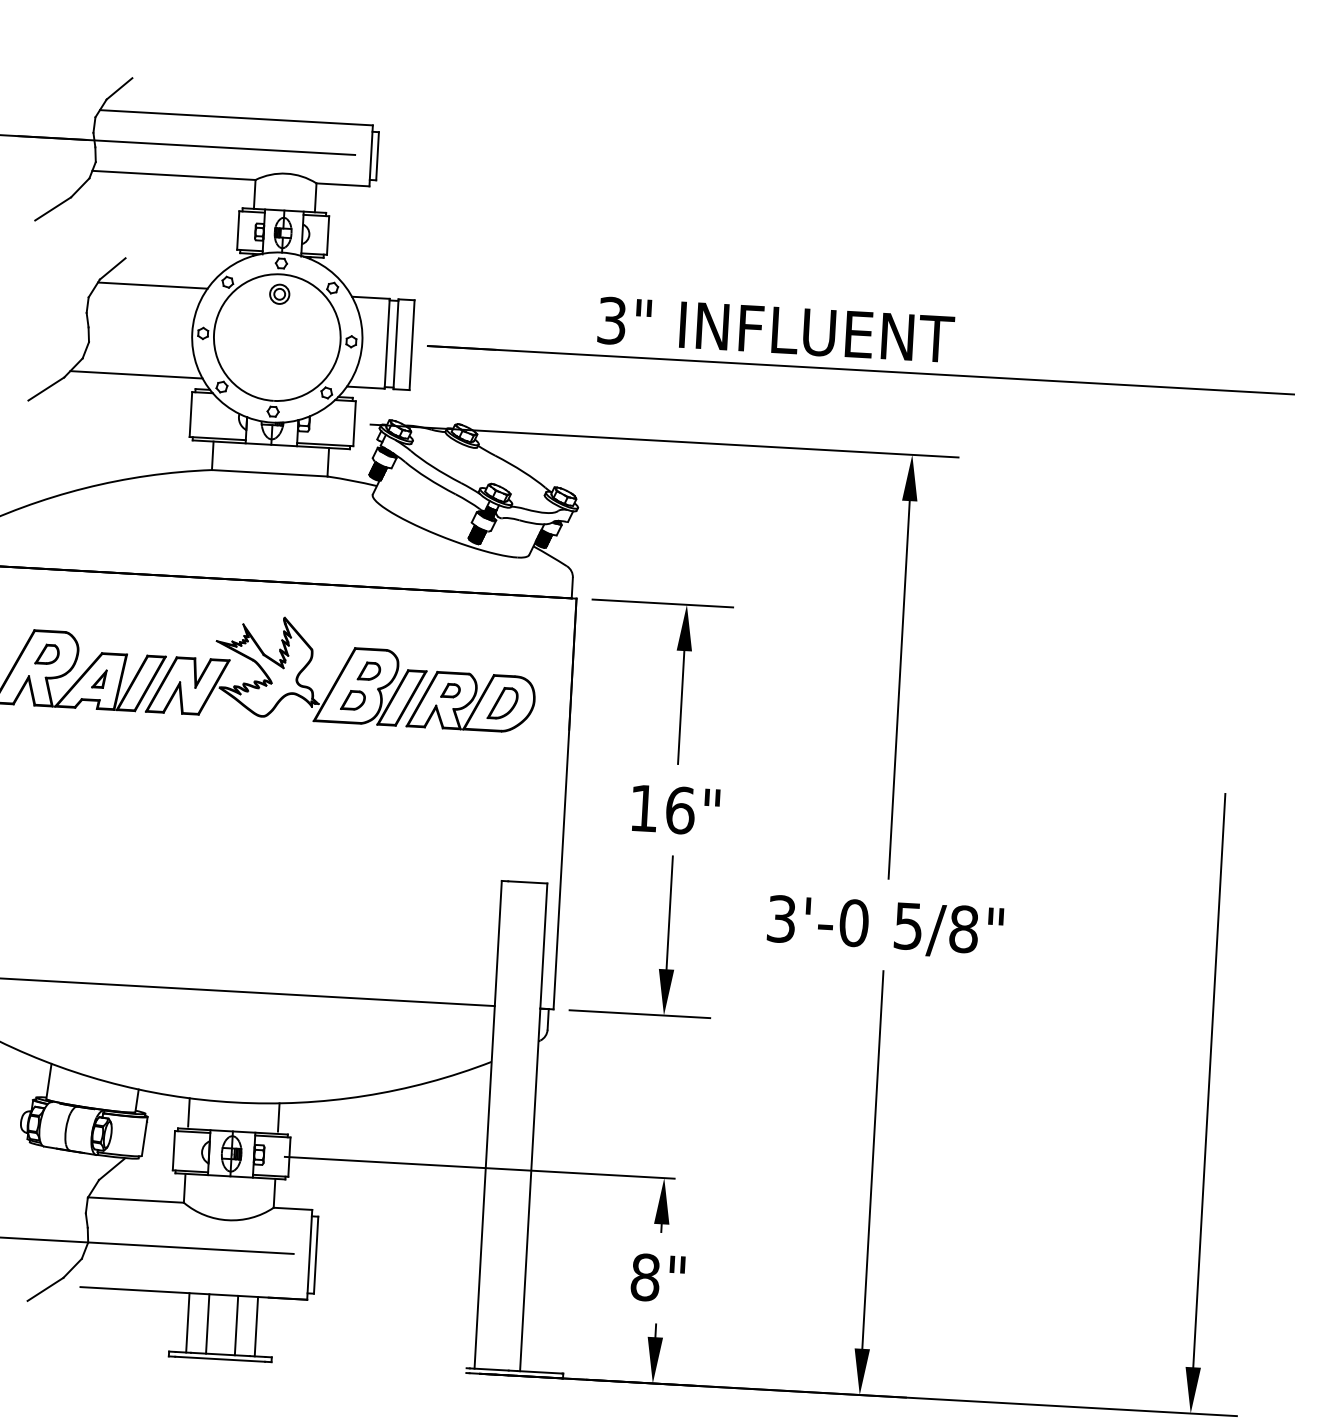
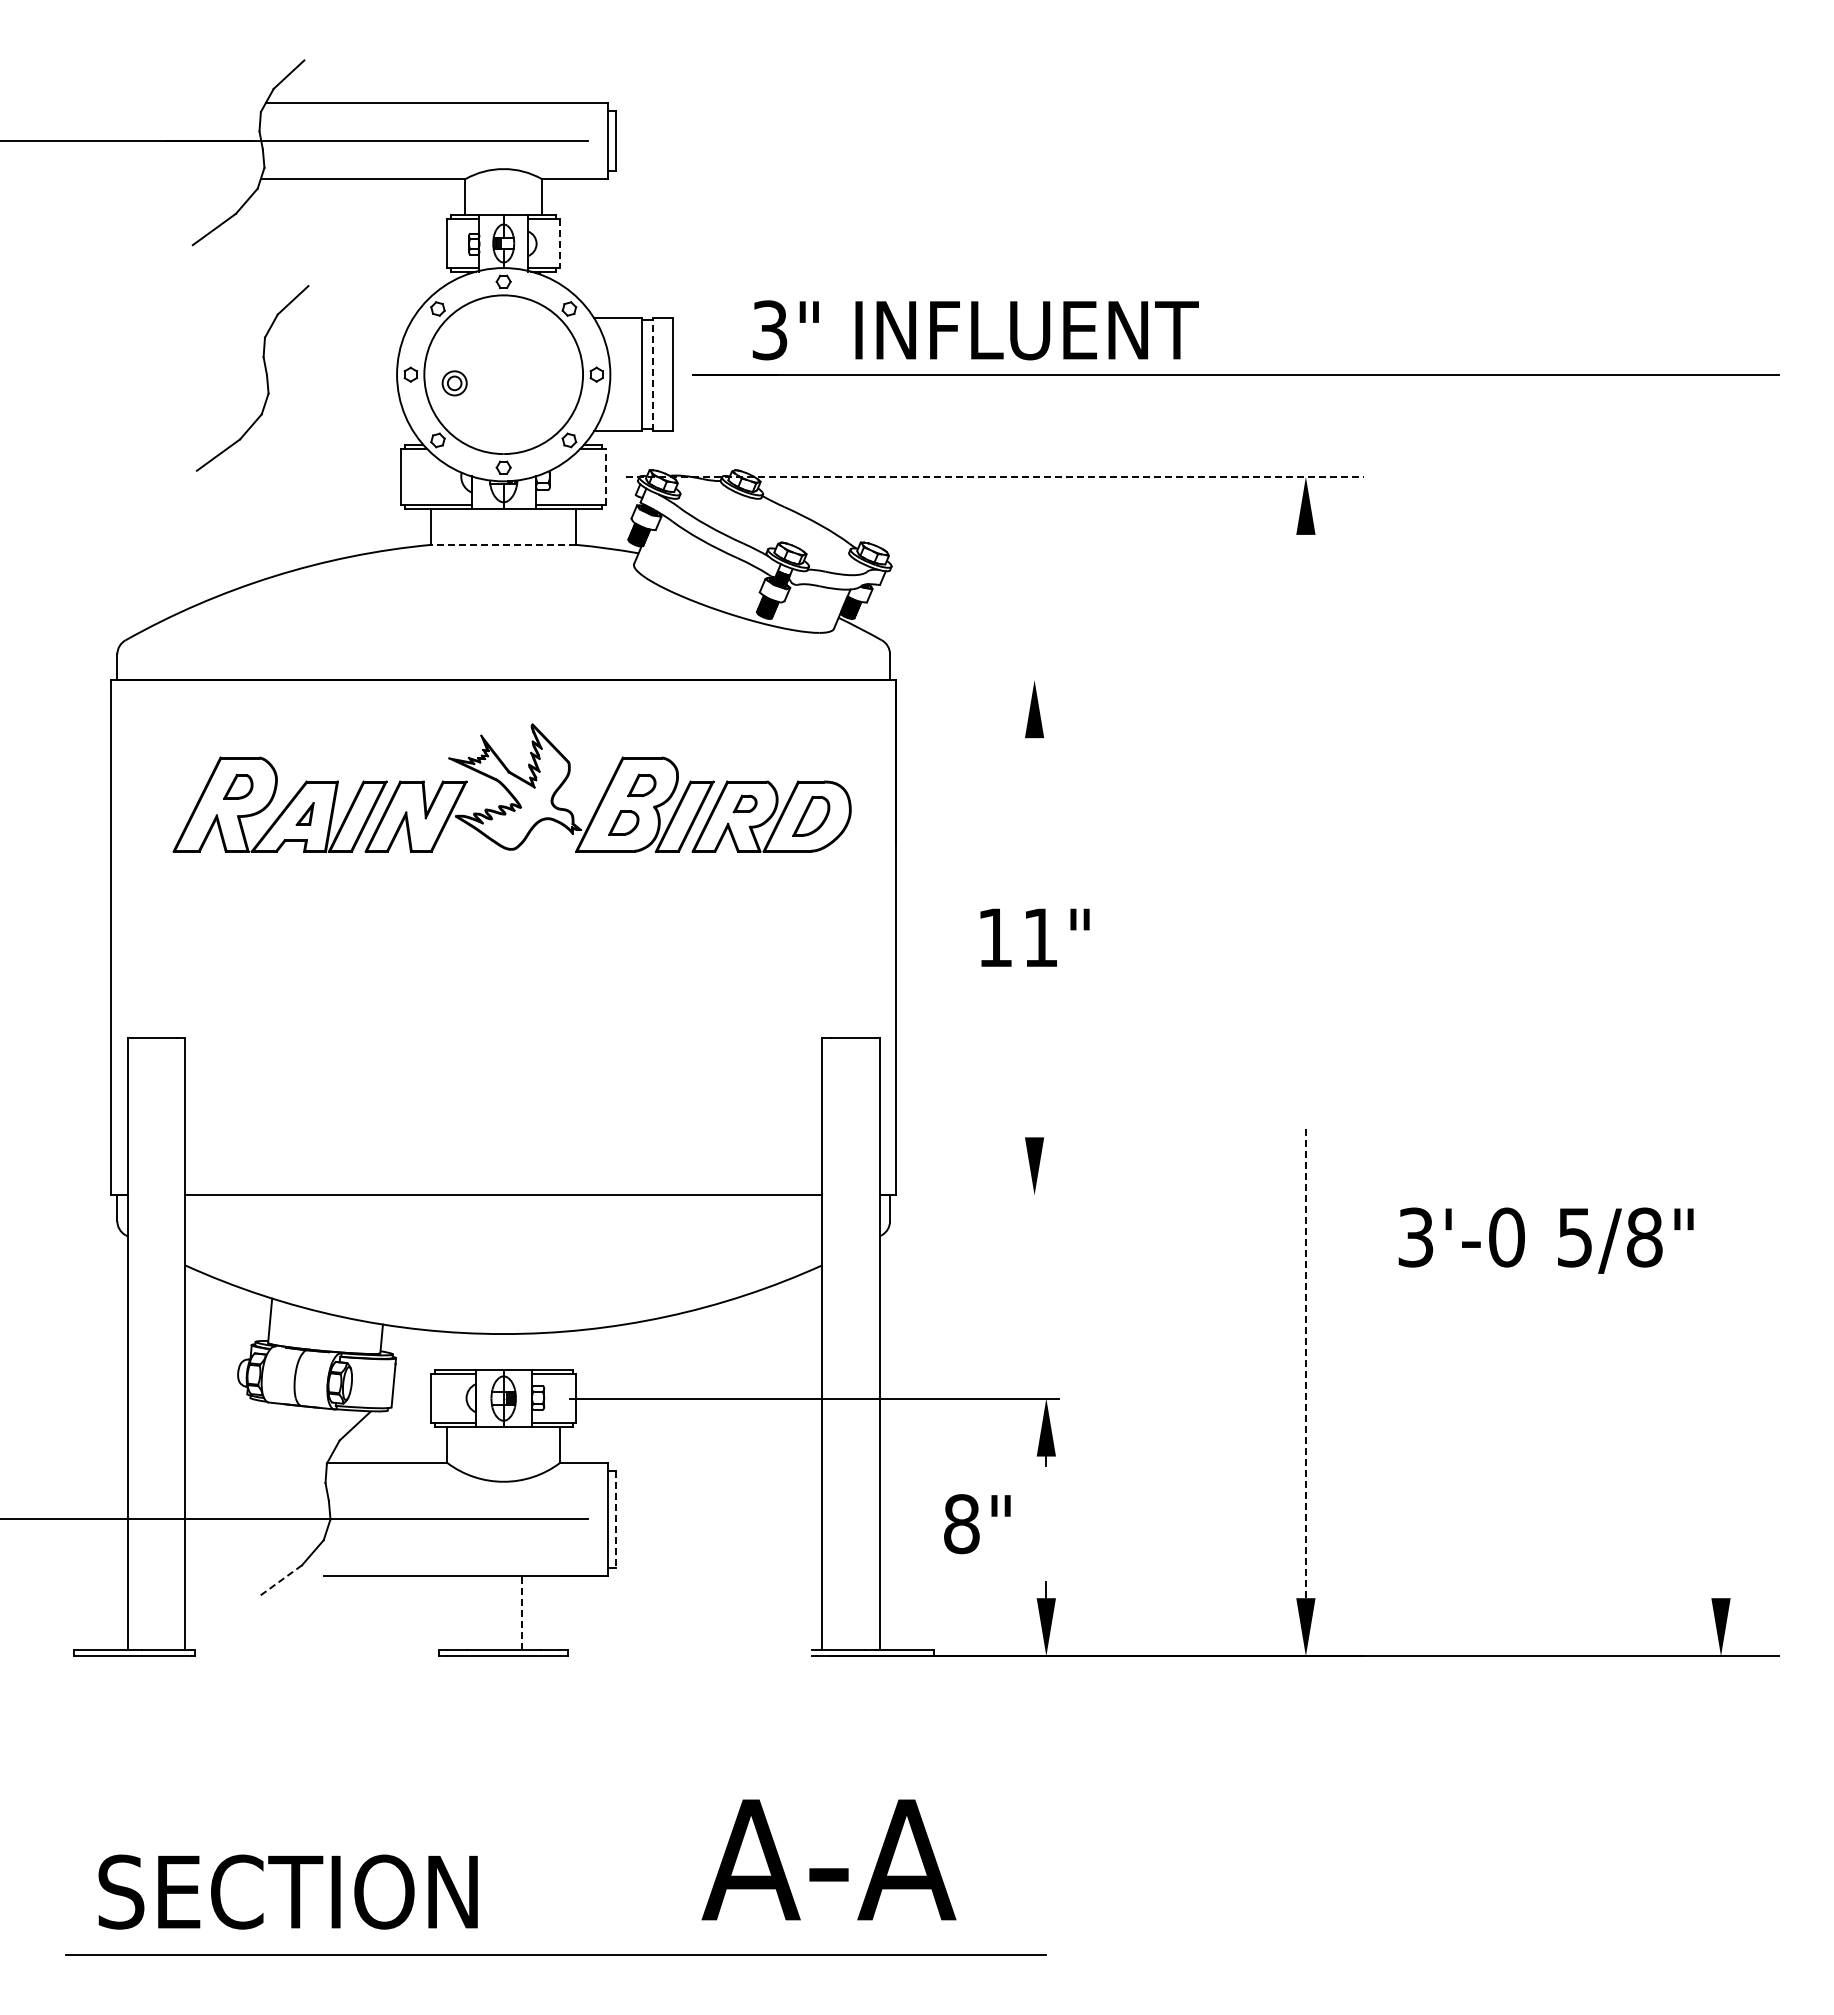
line: (328, 236) -> (560, 244), solid -> dashed
line: (152, 285) -> (344, 318), removed
part: (279, 294) -> (454, 383), moved
text: (775, 330) -> (975, 330), moved
line: (395, 344) -> (652, 374), solid -> dashed
line: (136, 375) -> (330, 431), removed
line: (354, 423) -> (606, 476), solid -> dashed
line: (664, 440) -> (995, 476), solid -> dashed
line: (269, 472) -> (503, 544), solid -> dashed
line: (662, 603) -> (1004, 680), removed
line: (898, 689) -> (1305, 771), removed
line: (681, 707) -> (1034, 808), removed
text: (680, 810) -> (1041, 937), 16" -> 11"
line: (669, 912) -> (1034, 1066), removed
text: (884, 927) -> (1545, 1240), moved
line: (639, 1014) -> (1004, 1195), removed
line: (1209, 1080) -> (1721, 1238), removed
line: (189, 1112) -> (447, 1349), removed
line: (279, 1117) -> (560, 1349), removed
line: (872, 1160) -> (1305, 1361), solid -> dashed
line: (316, 1255) -> (616, 1519), solid -> dashed
text: (658, 1278) -> (977, 1524), moved
line: (45, 1289) -> (280, 1581), solid -> dashed
line: (187, 1322) -> (460, 1612), removed
line: (207, 1323) -> (485, 1612), removed
line: (236, 1325) -> (521, 1612), solid -> dashed
line: (256, 1326) -> (546, 1612), removed

